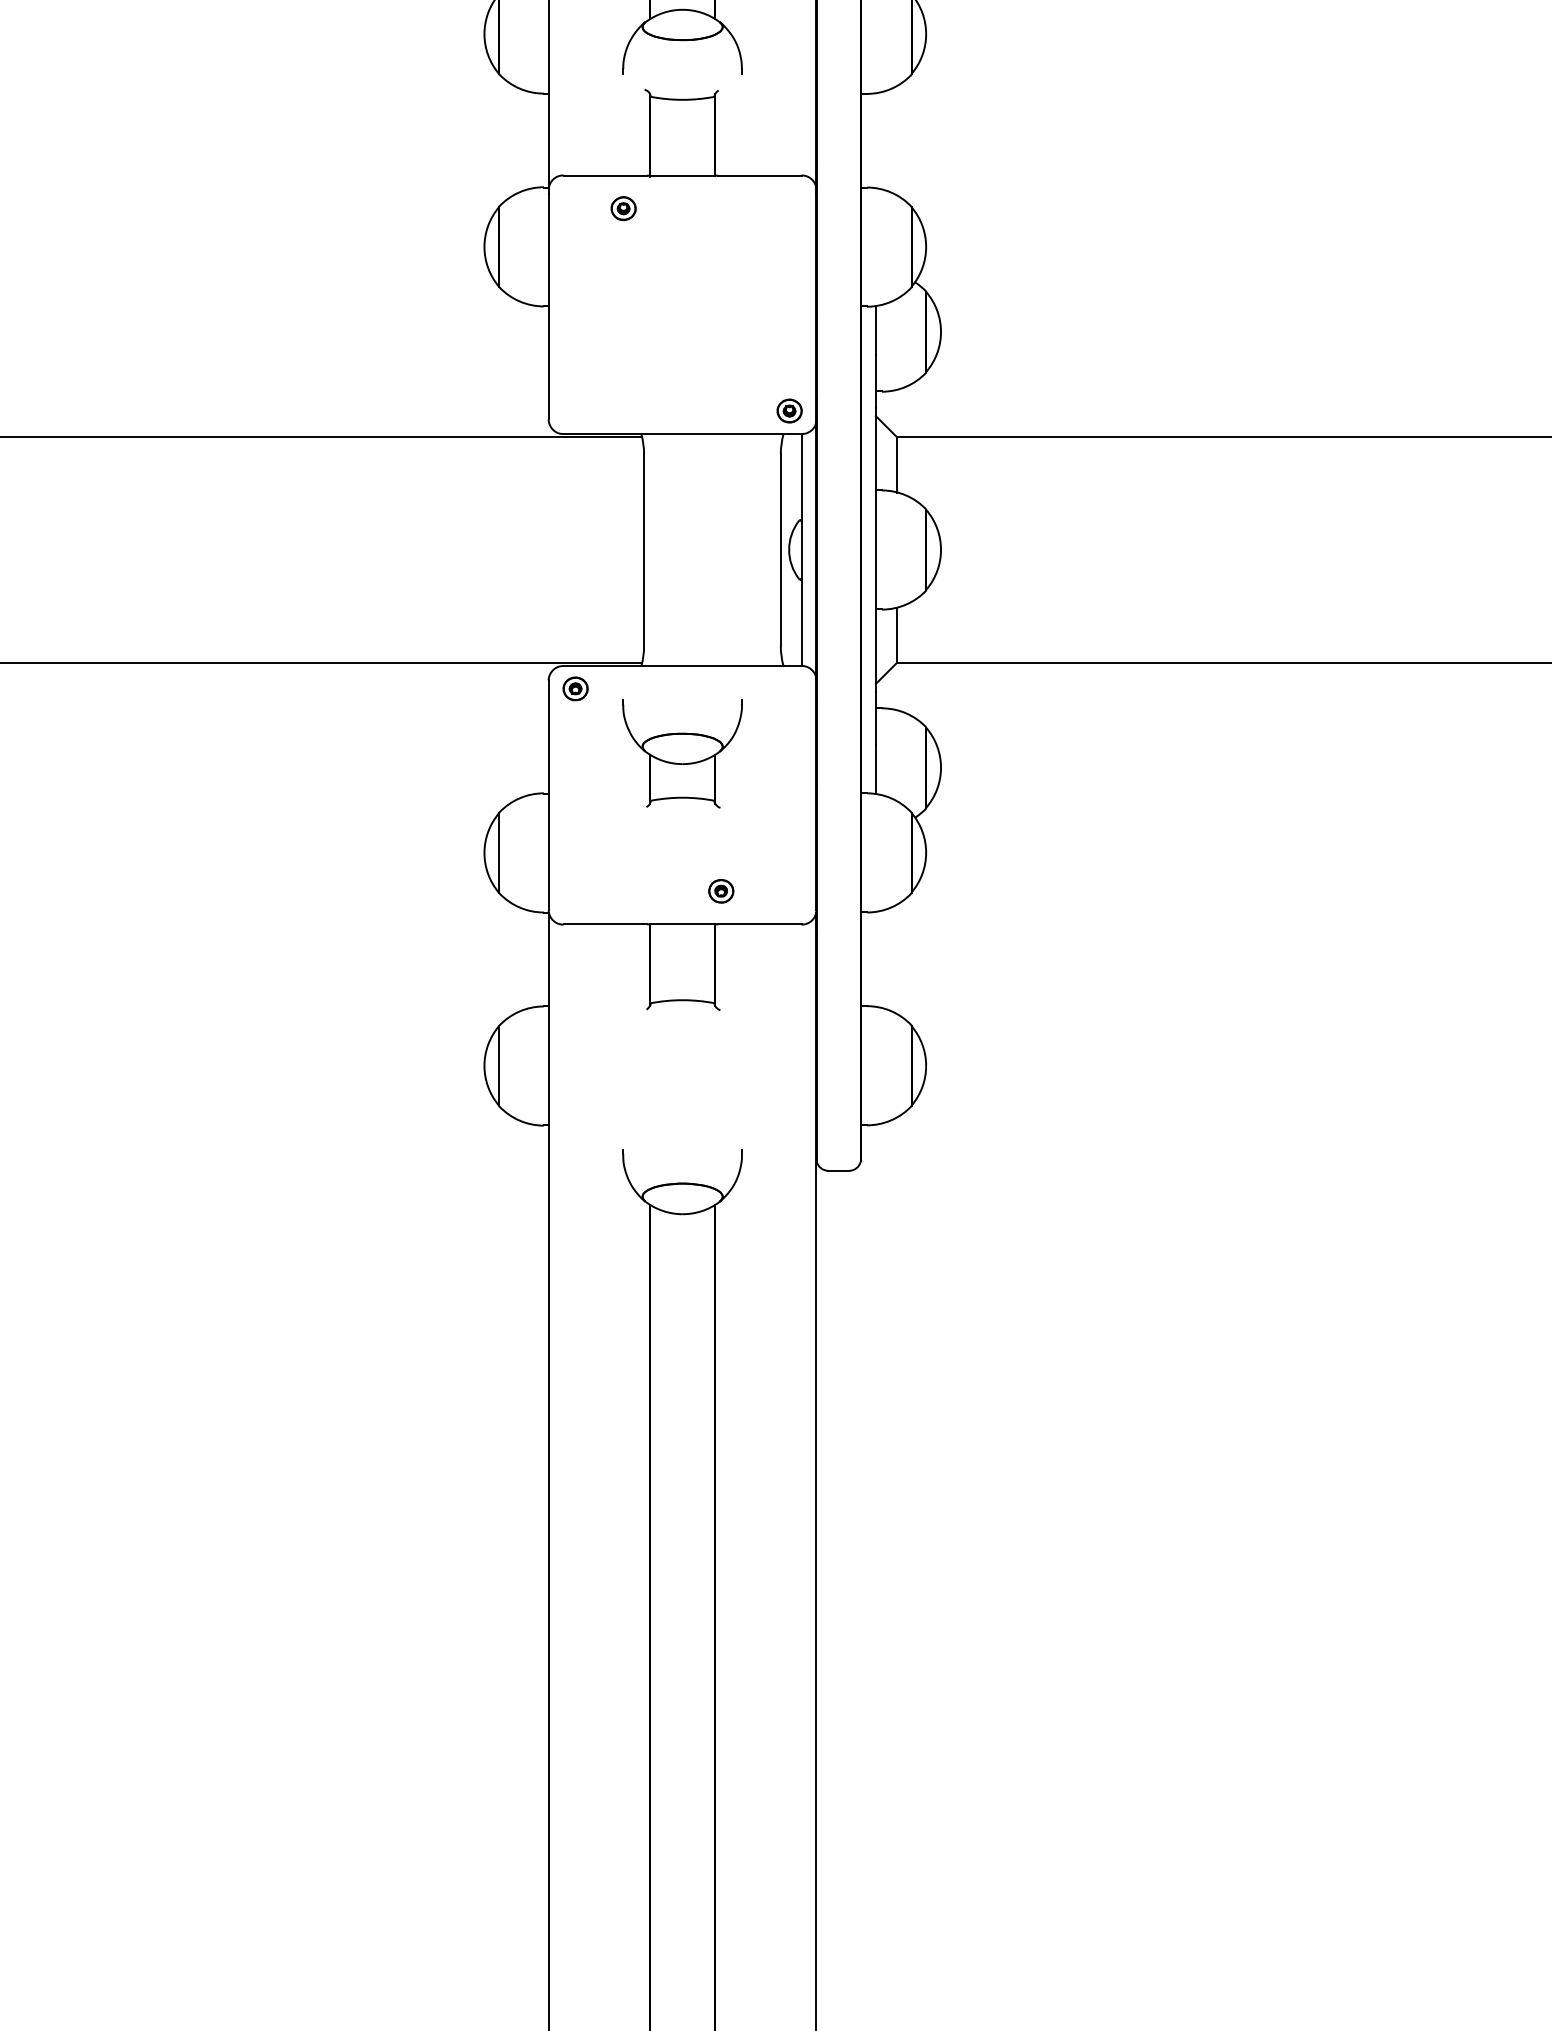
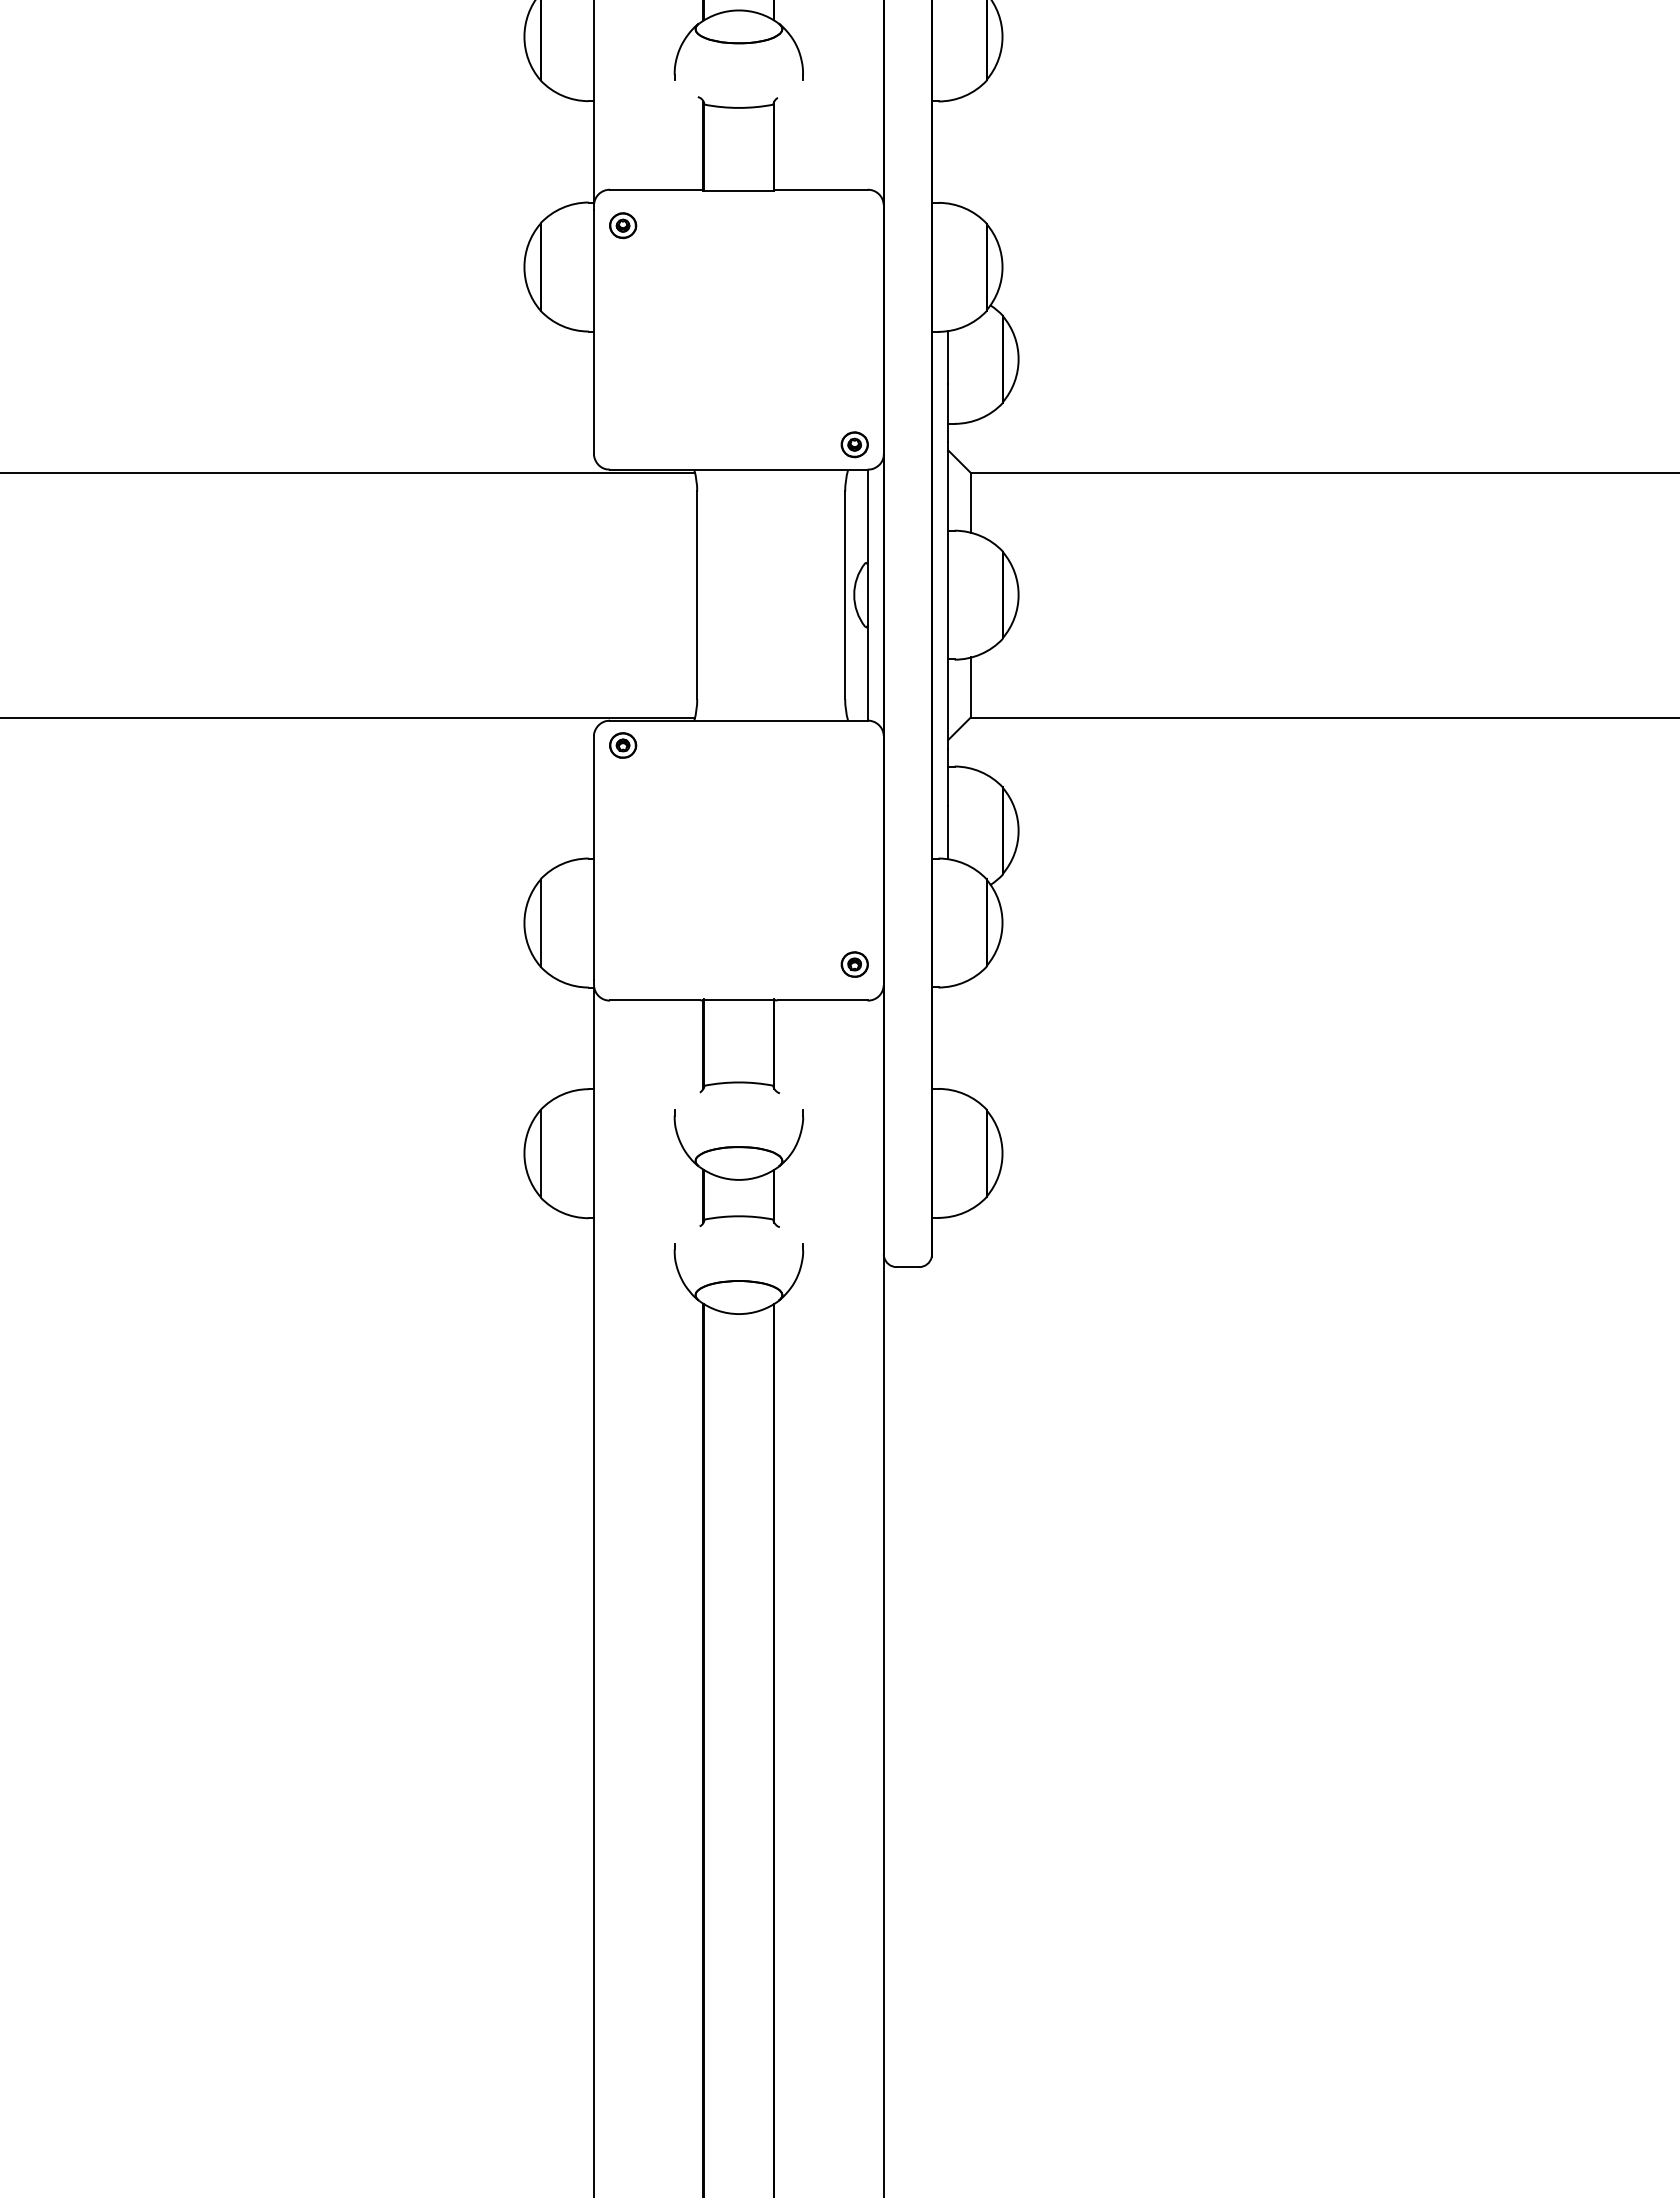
part: (624, 208) -> (623, 225), moved
part: (682, 753) -> (738, 1168), moved
part: (721, 891) -> (854, 964), moved

